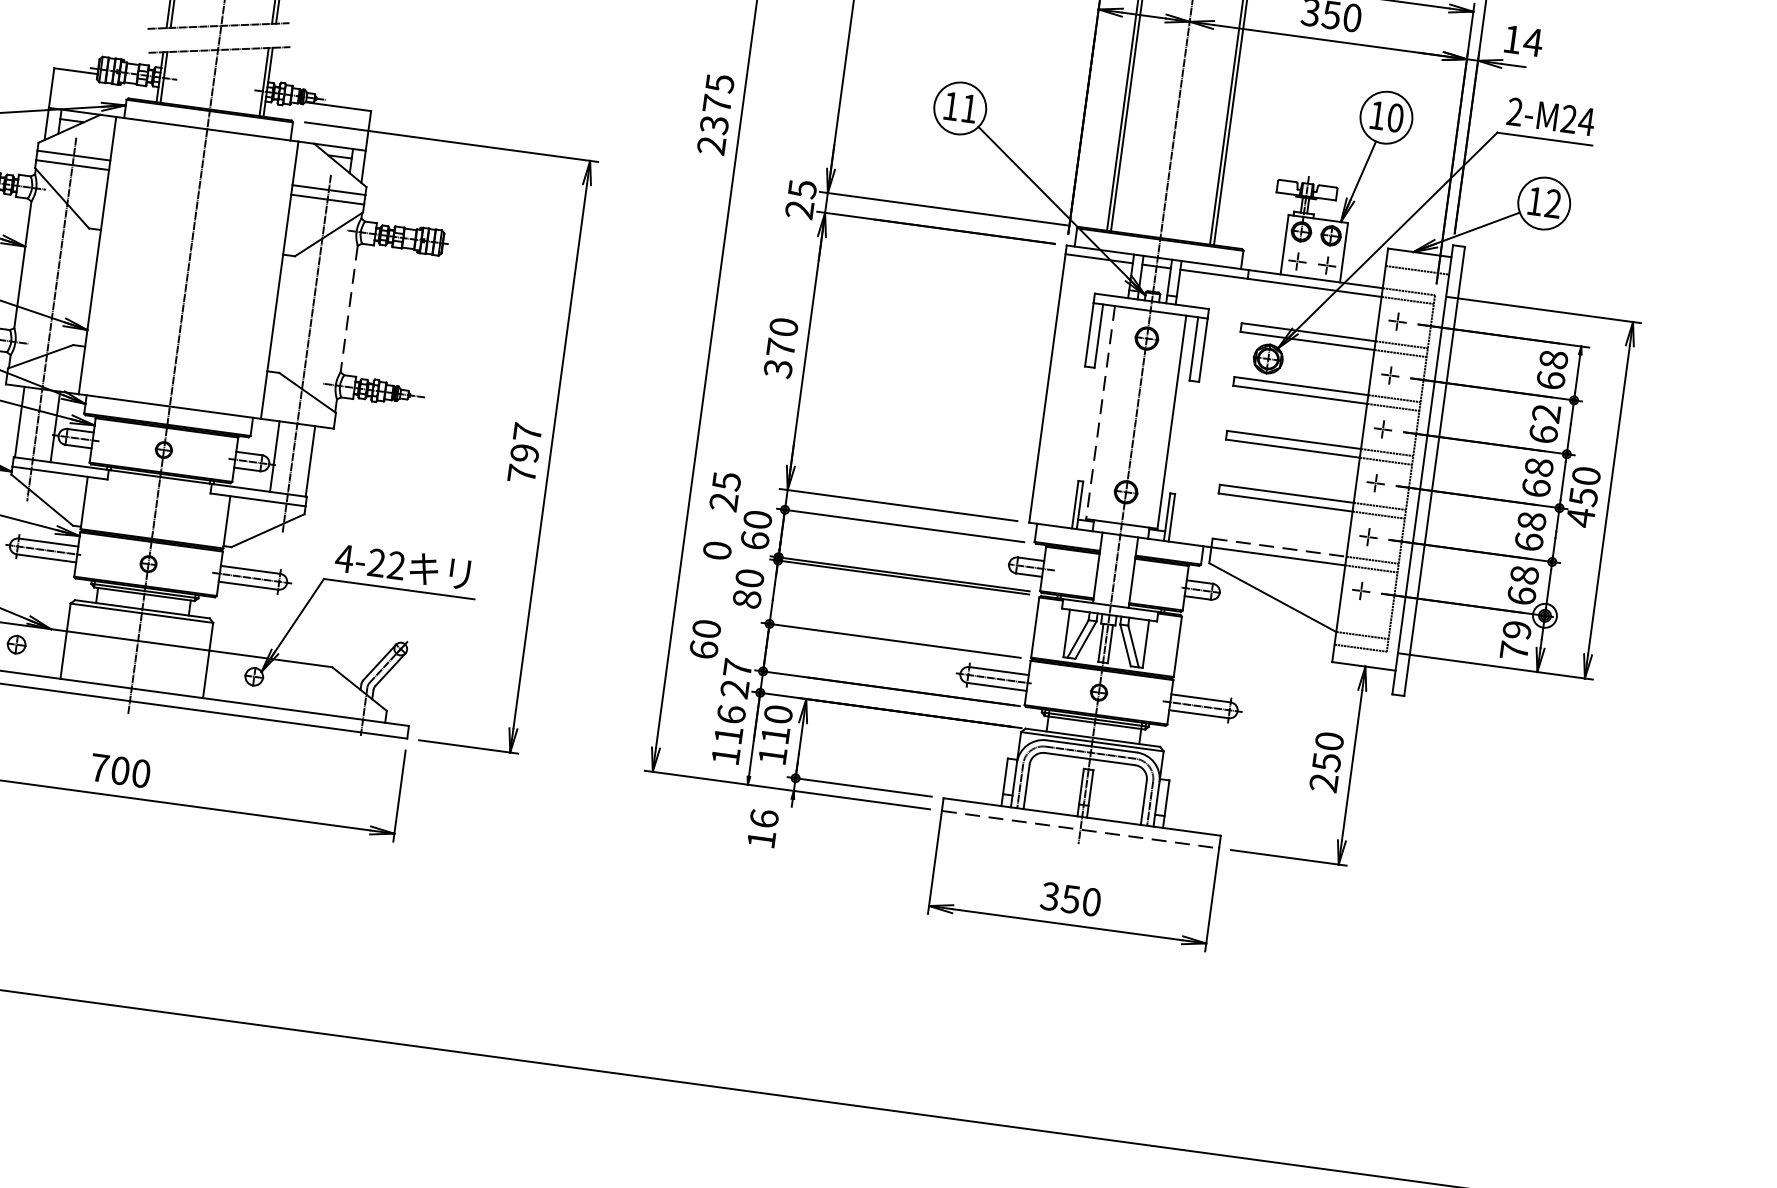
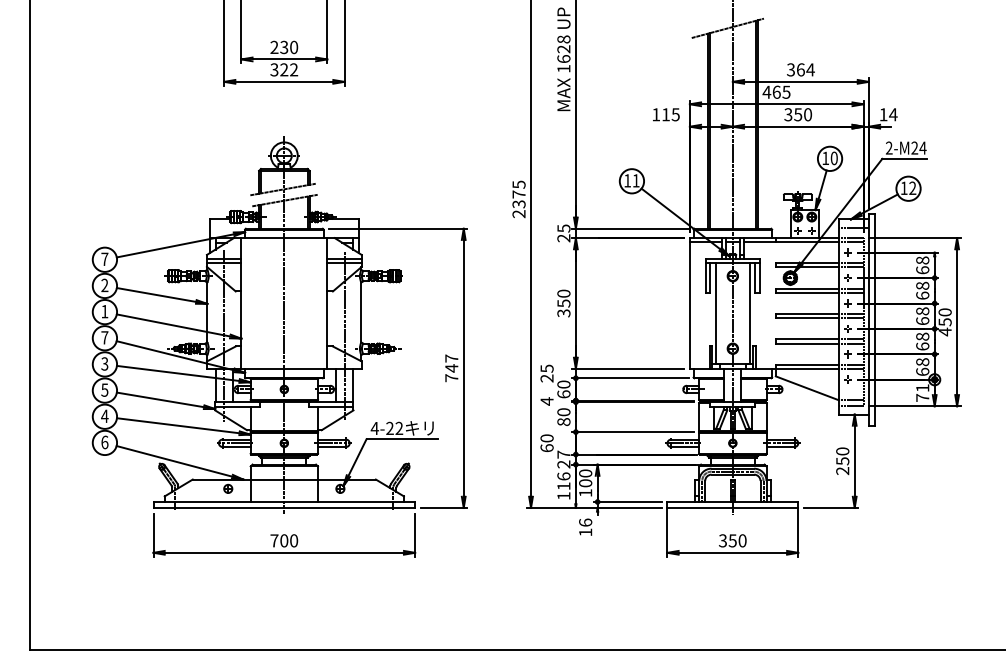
line: (349, 309) -> (361, 312), dashed -> solid
text: (780, 347) -> (563, 303), 370 -> 350
line: (1101, 412) -> (716, 313), dashed -> solid
text: (1546, 412) -> (922, 285), 62 -> 68
text: (524, 453) -> (451, 368), 797 -> 747
line: (1279, 547) -> (807, 364), dashed -> solid
text: (716, 550) -> (546, 401), 0 -> 4
text: (1516, 630) -> (922, 388), 79 -> 71
text: (775, 735) -> (585, 483), 110 -> 100
line: (1081, 828) -> (733, 507), dashed -> solid

